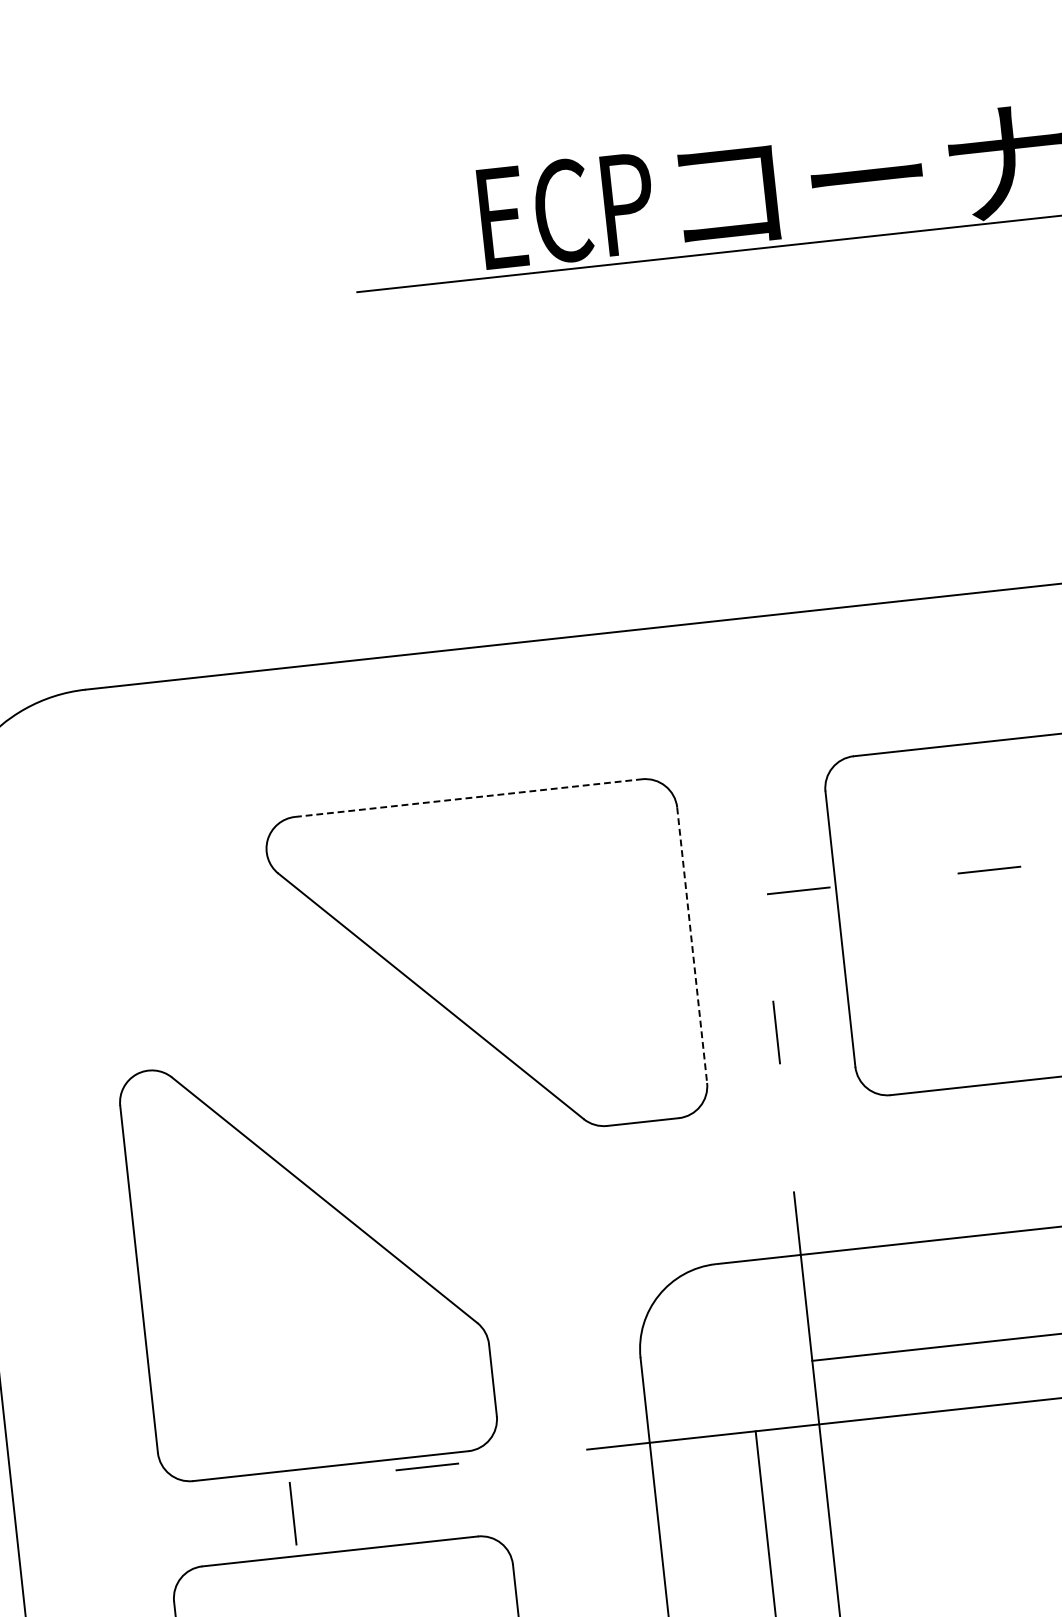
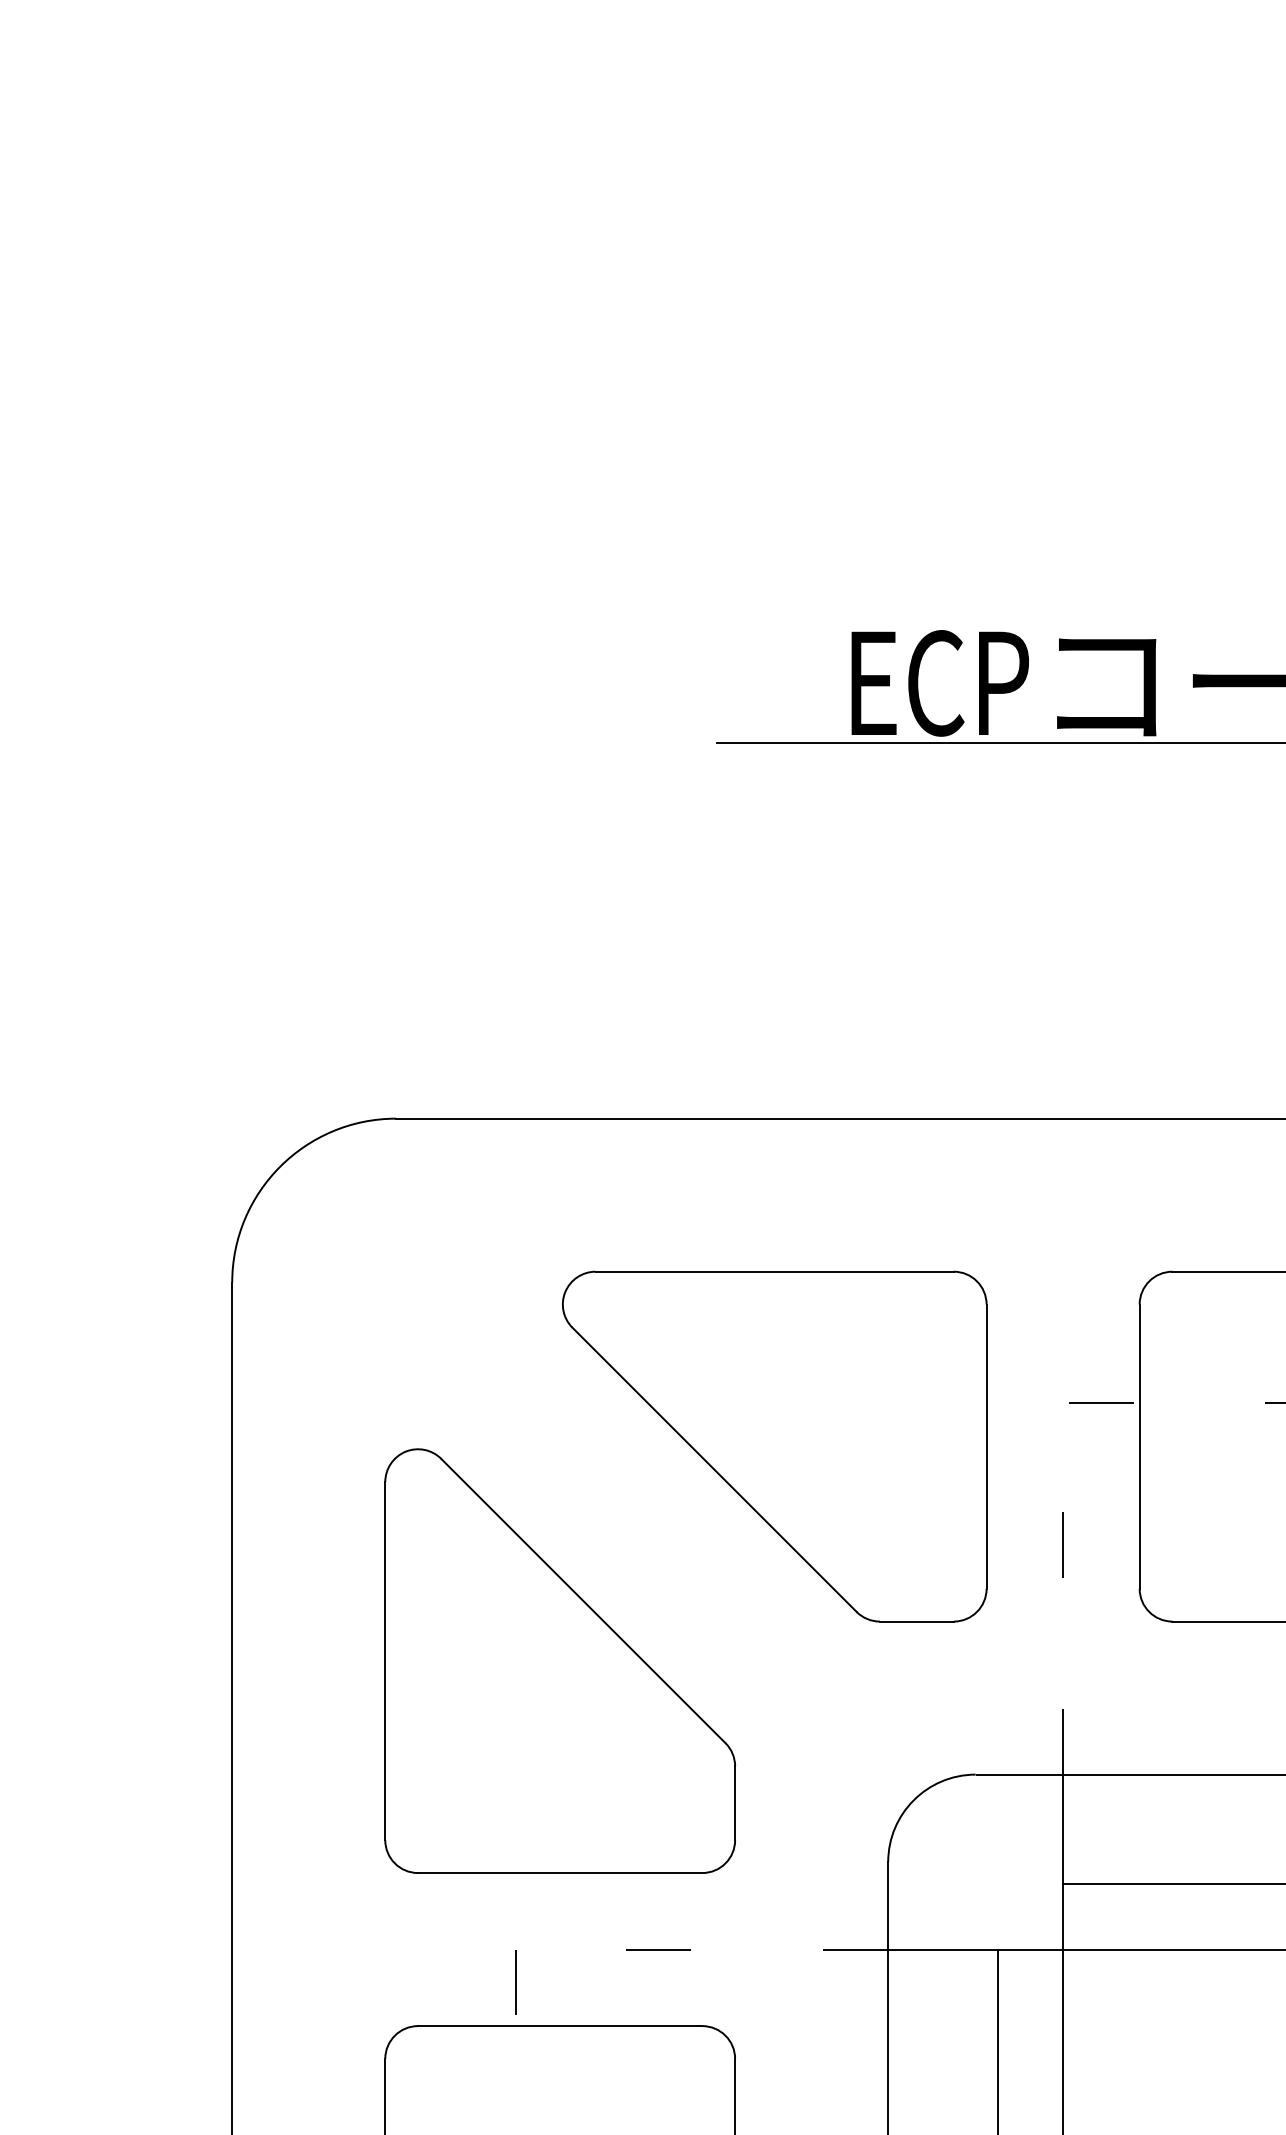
line: (469, 797) -> (775, 1271), dashed -> solid
line: (692, 946) -> (986, 1447), dashed -> solid
part: (307, 1260) -> (559, 1660), moved

